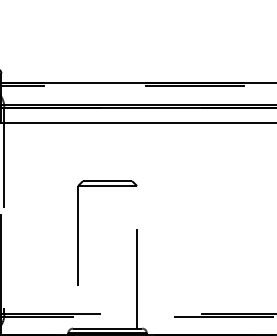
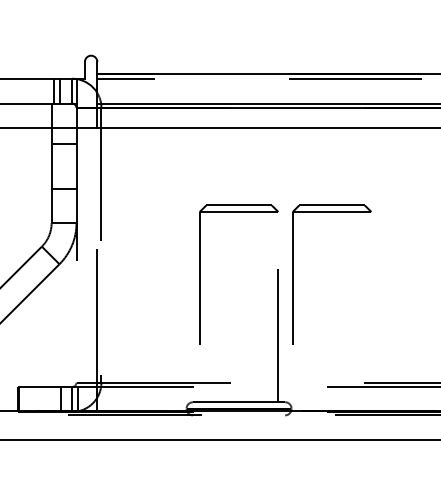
part: (148, 232) -> (293, 274), added

